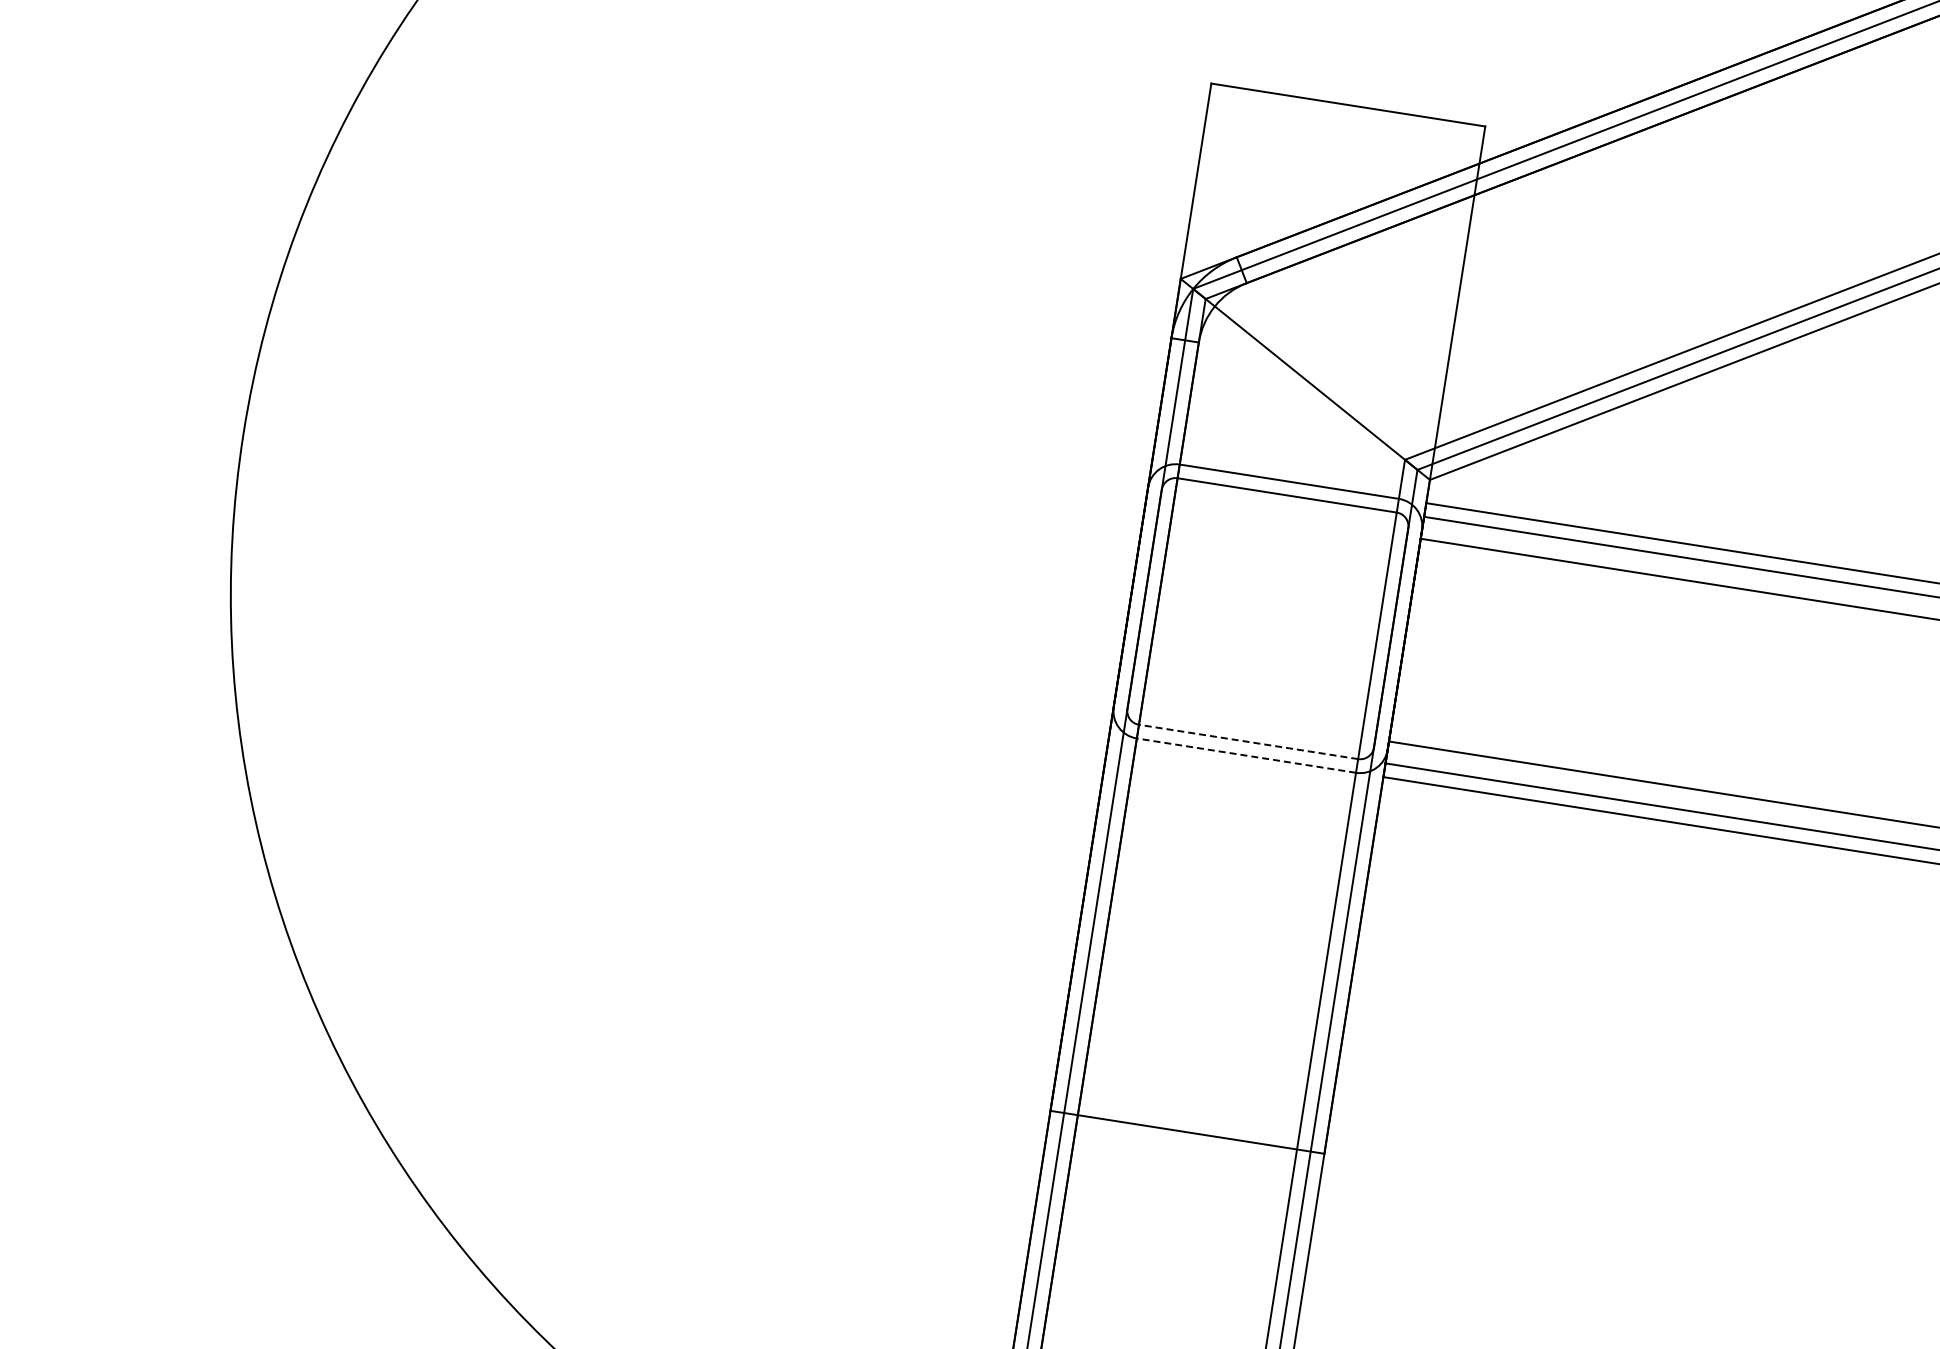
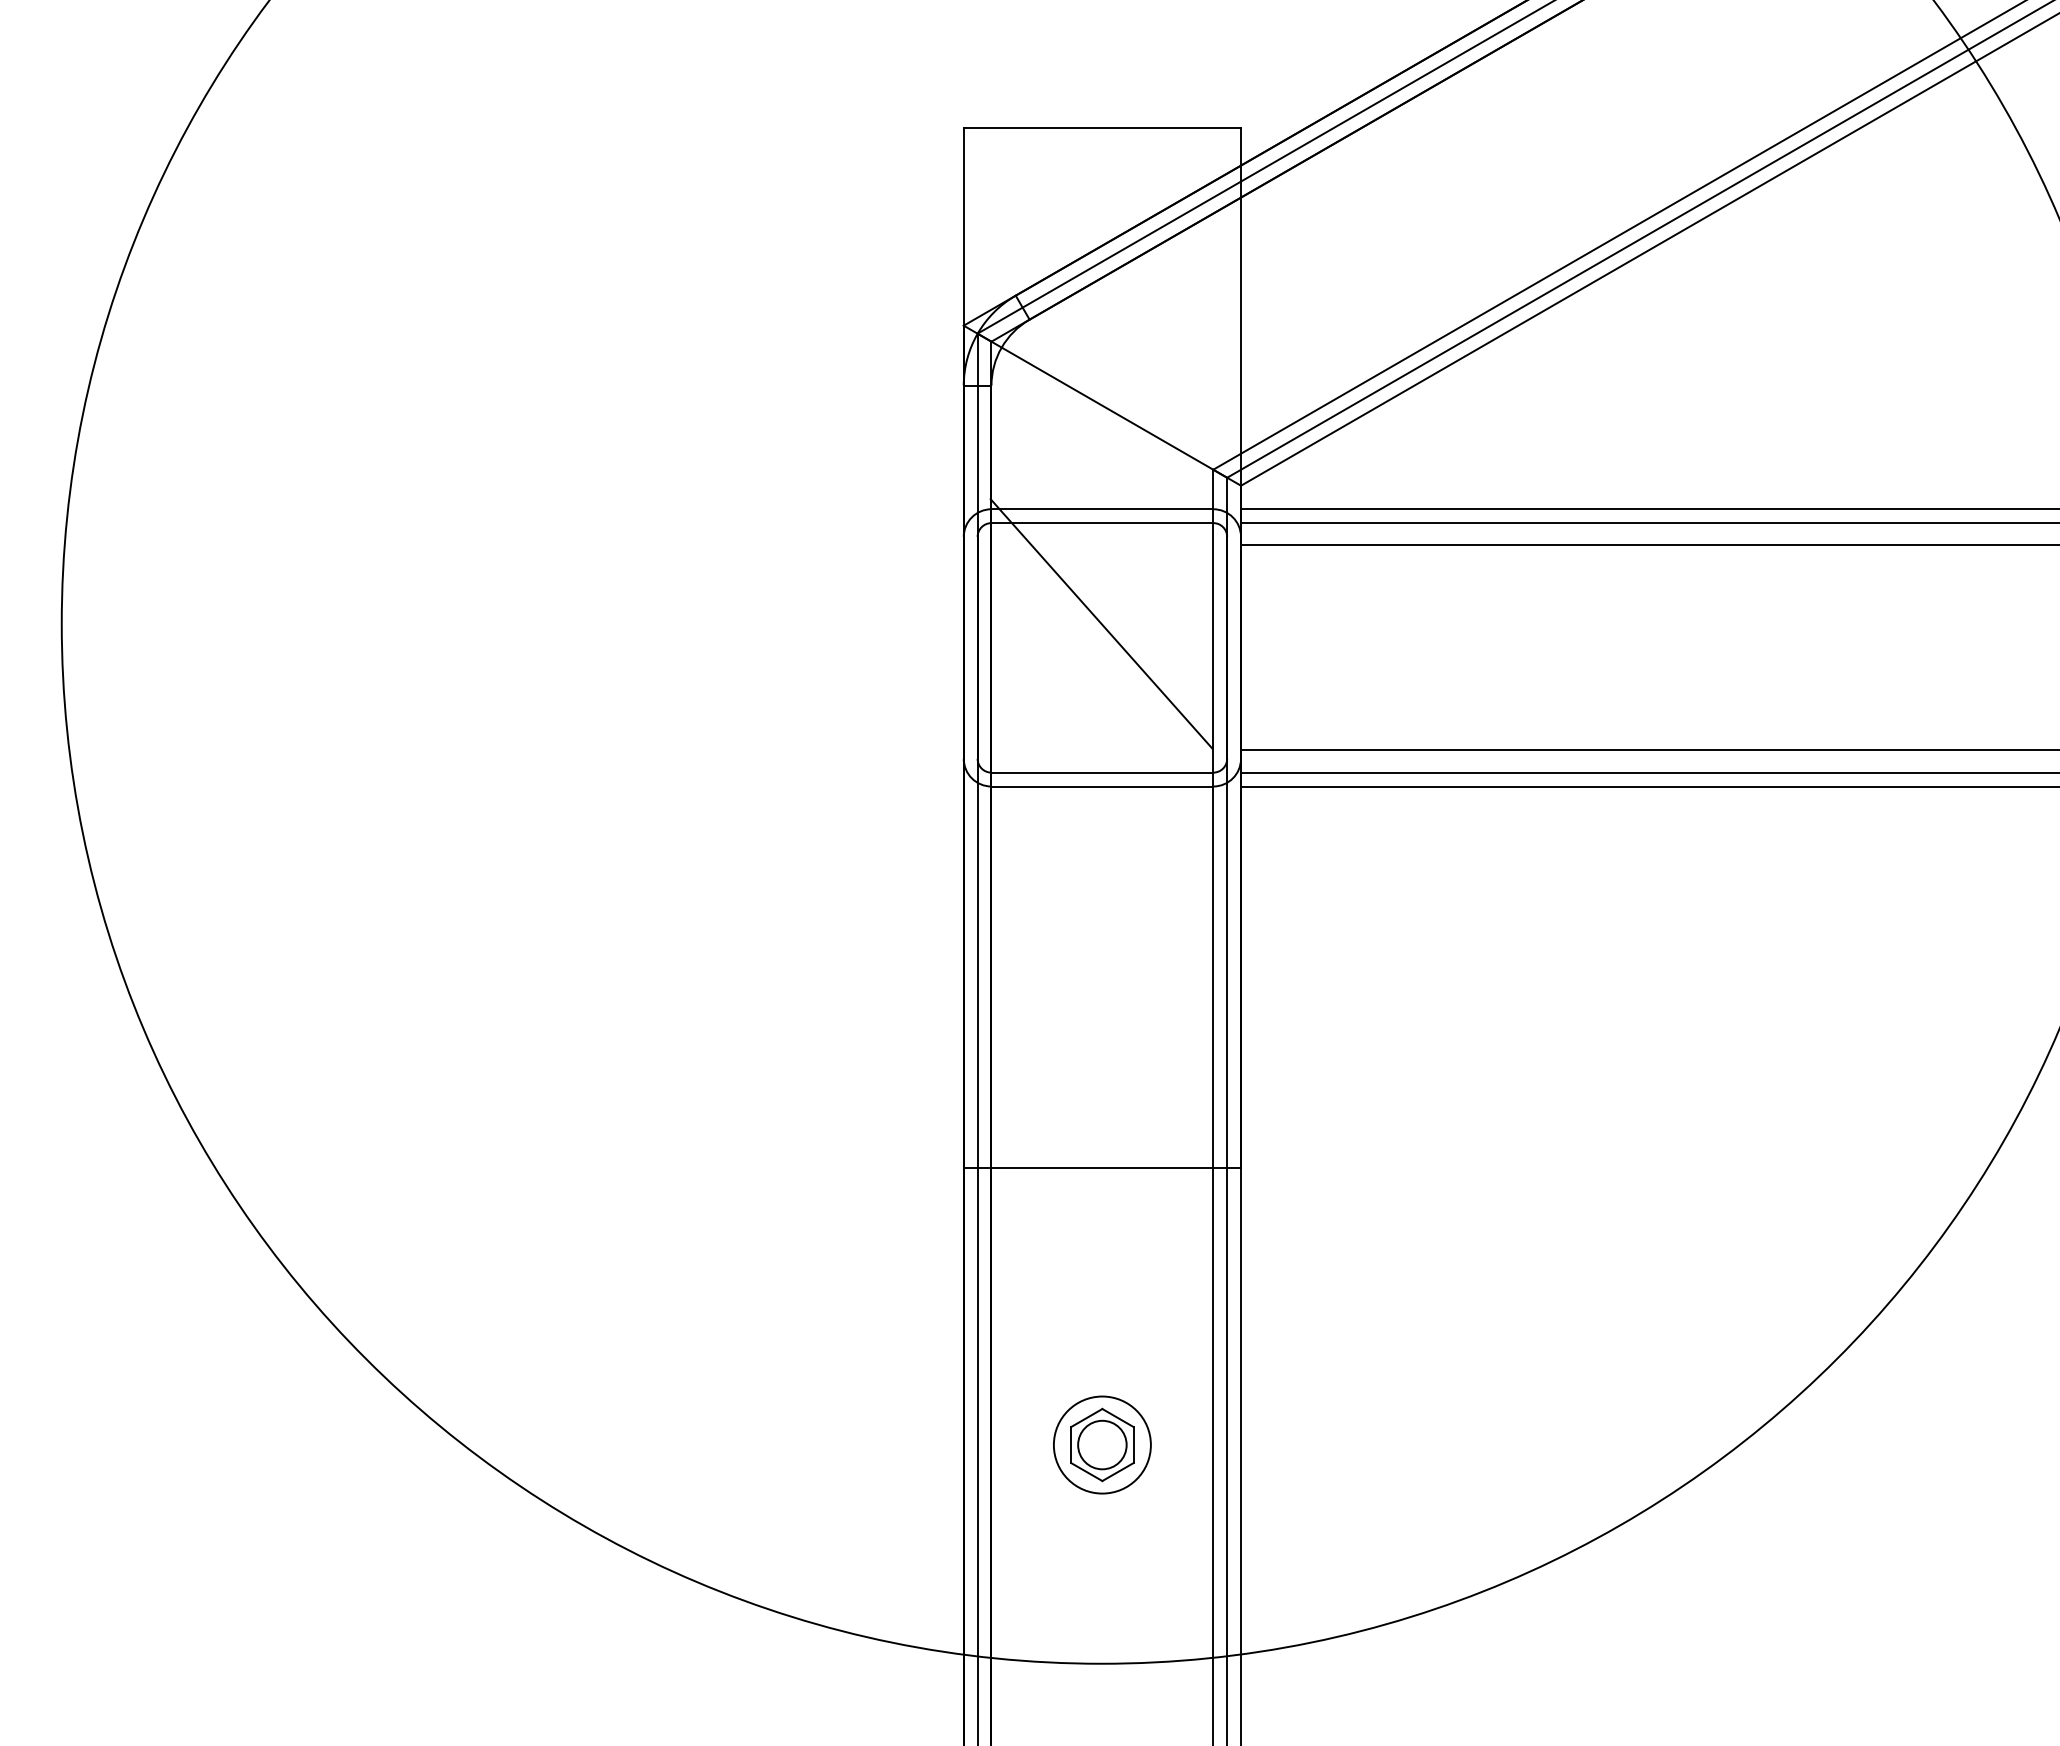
line: (1270, 594) -> (1101, 623), added
line: (1248, 741) -> (1102, 772), dashed -> solid
line: (1246, 755) -> (1102, 786), dashed -> solid

